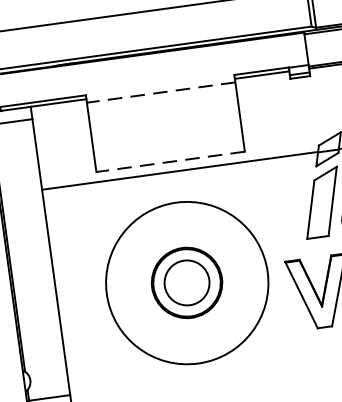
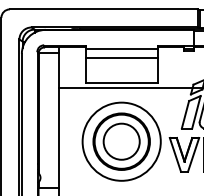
line: (160, 93) -> (121, 49), dashed -> solid
line: (163, 109) -> (121, 57), added
line: (170, 161) -> (121, 82), dashed -> solid
part: (186, 282) -> (121, 141), size x1.67

